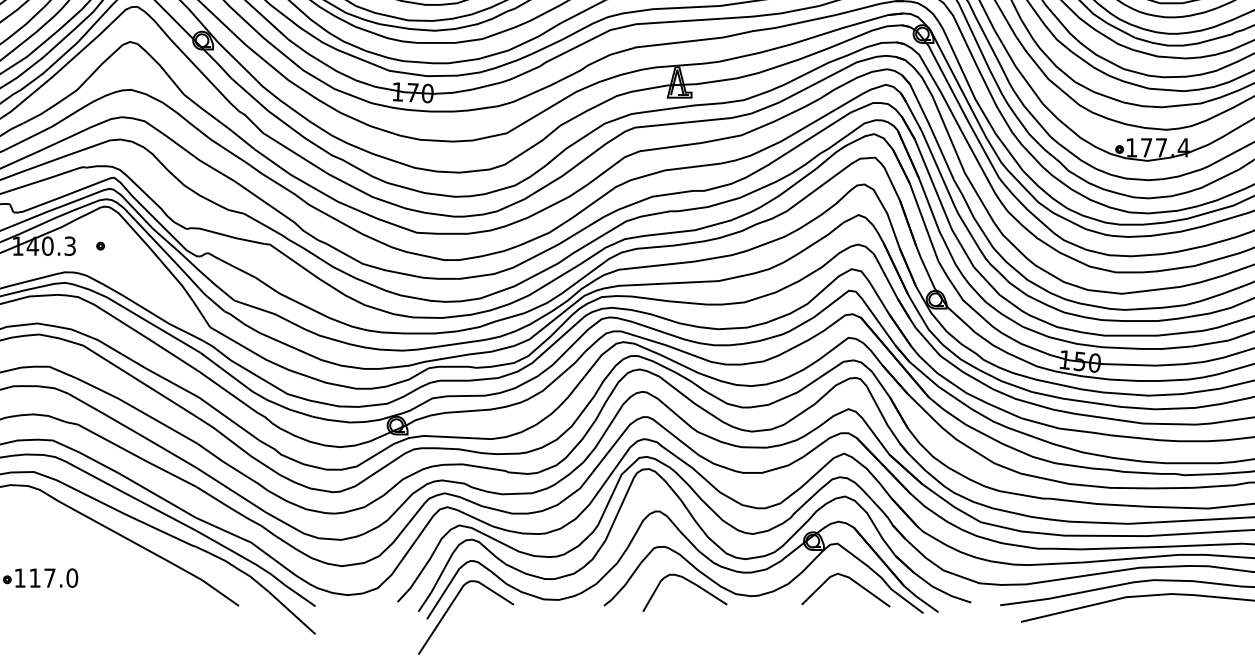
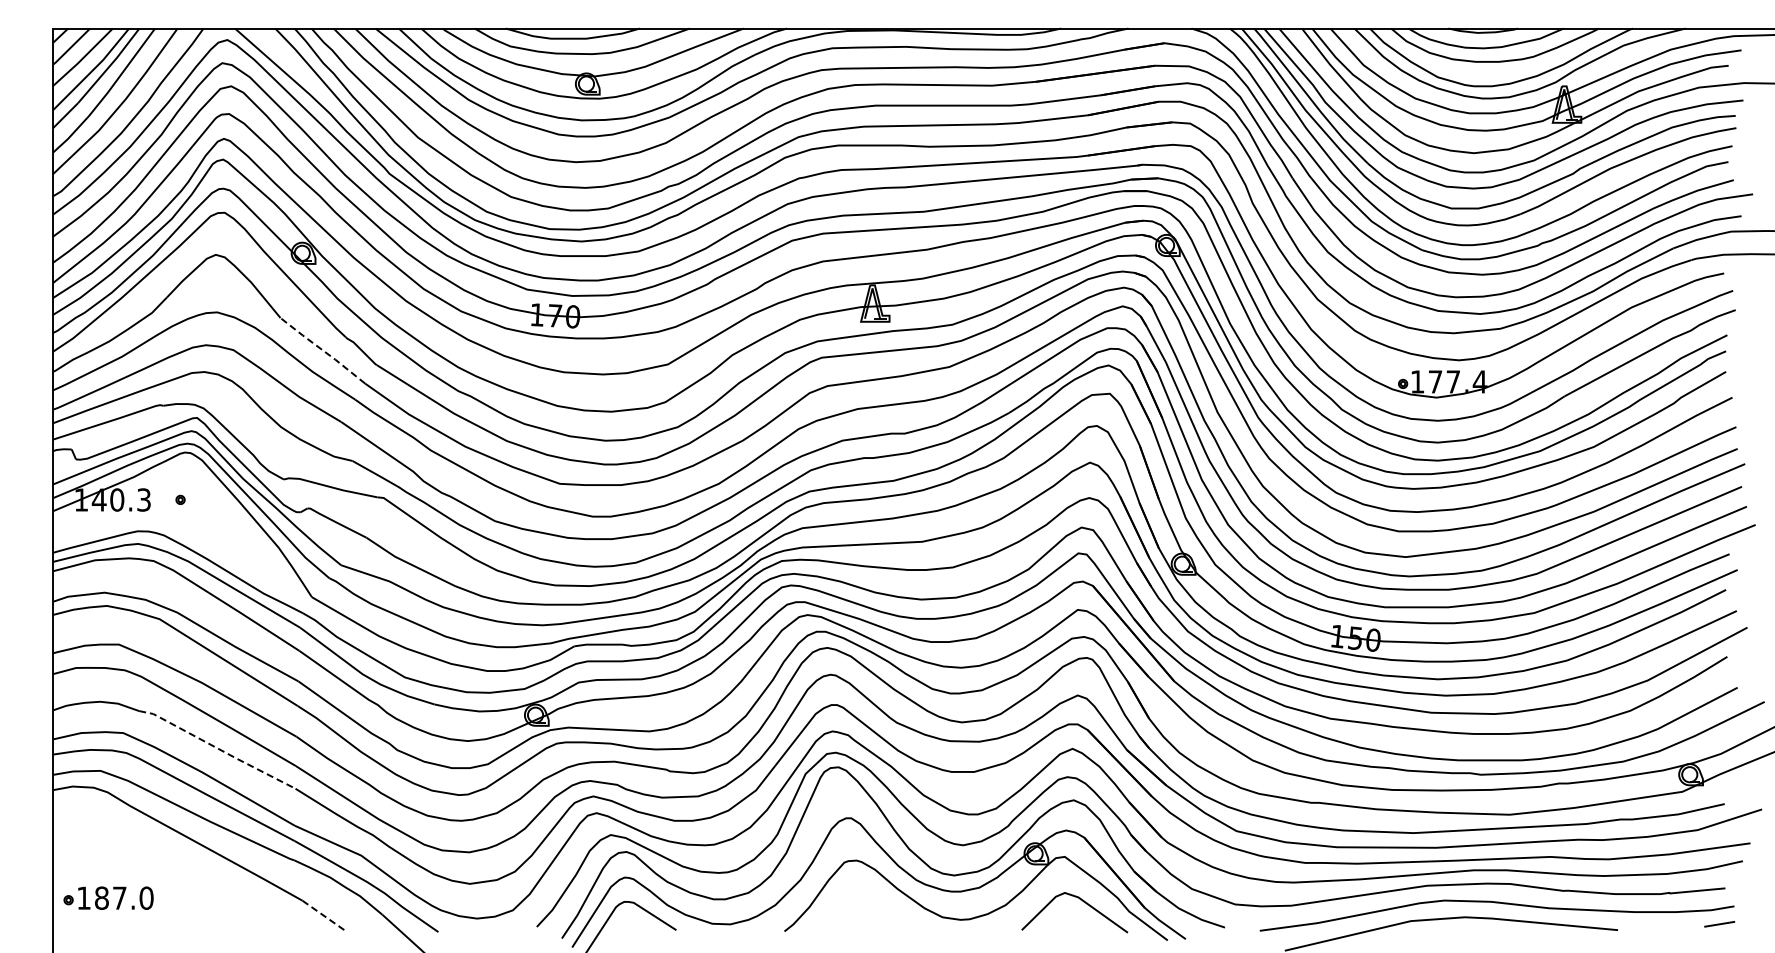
line: (218, 121) -> (322, 350), solid -> dashed
line: (131, 453) -> (217, 748), solid -> dashed
text: (34, 577) -> (101, 897), 117.0 -> 187.0
curve: (691, 583) -> (889, 904), removed
line: (220, 593) -> (324, 916), solid -> dashed

